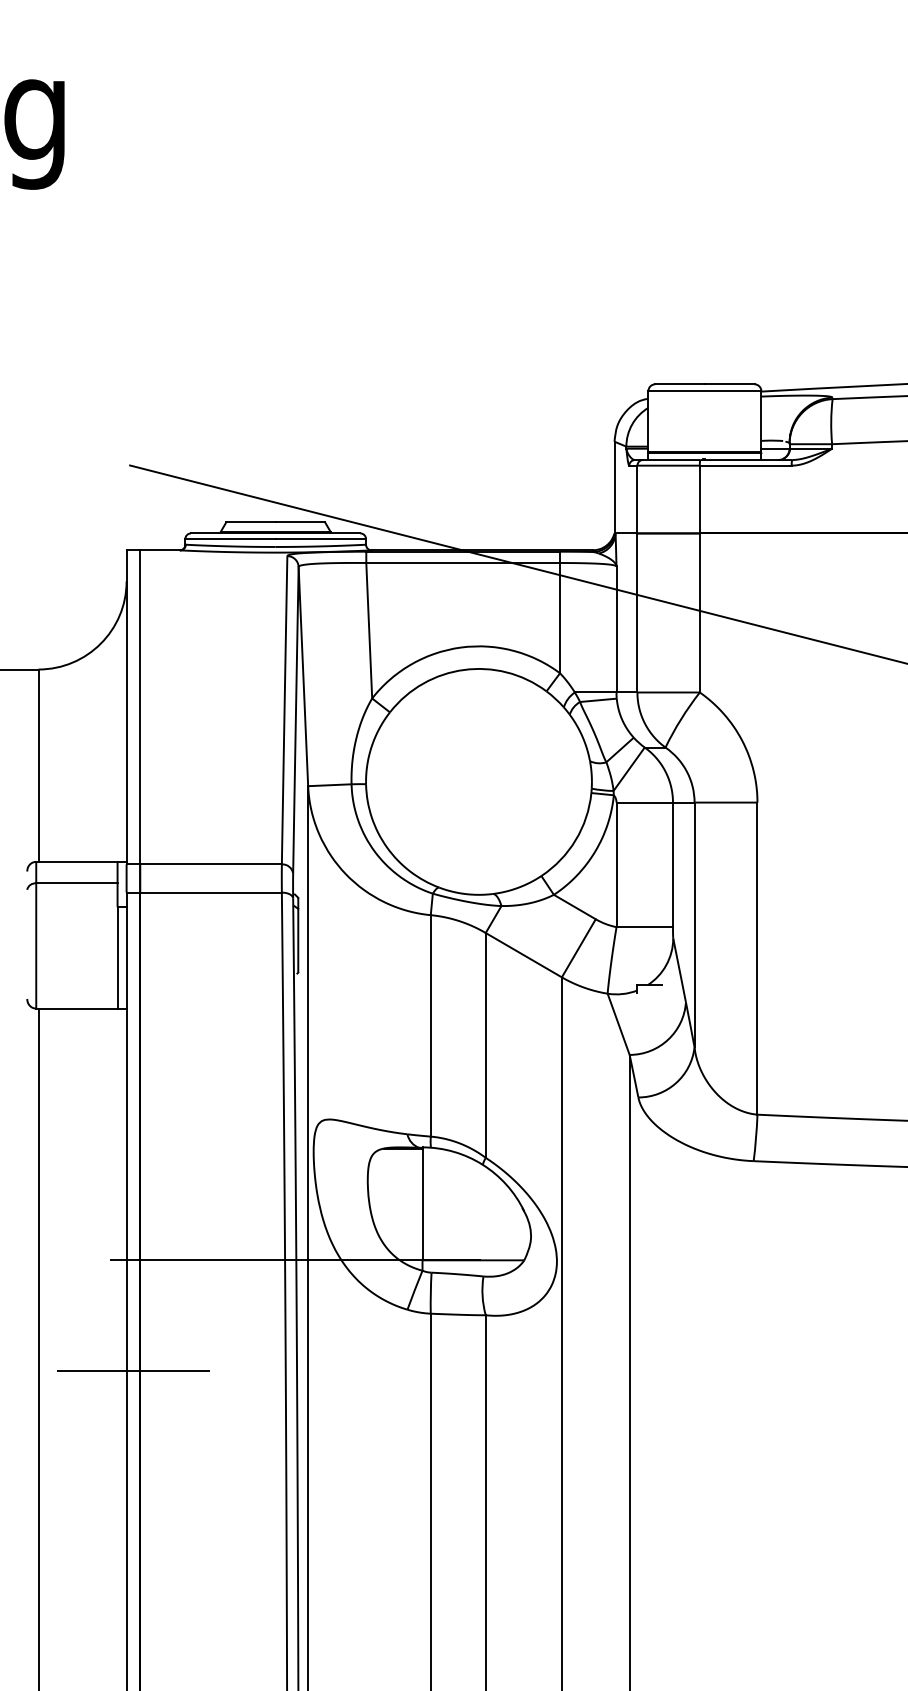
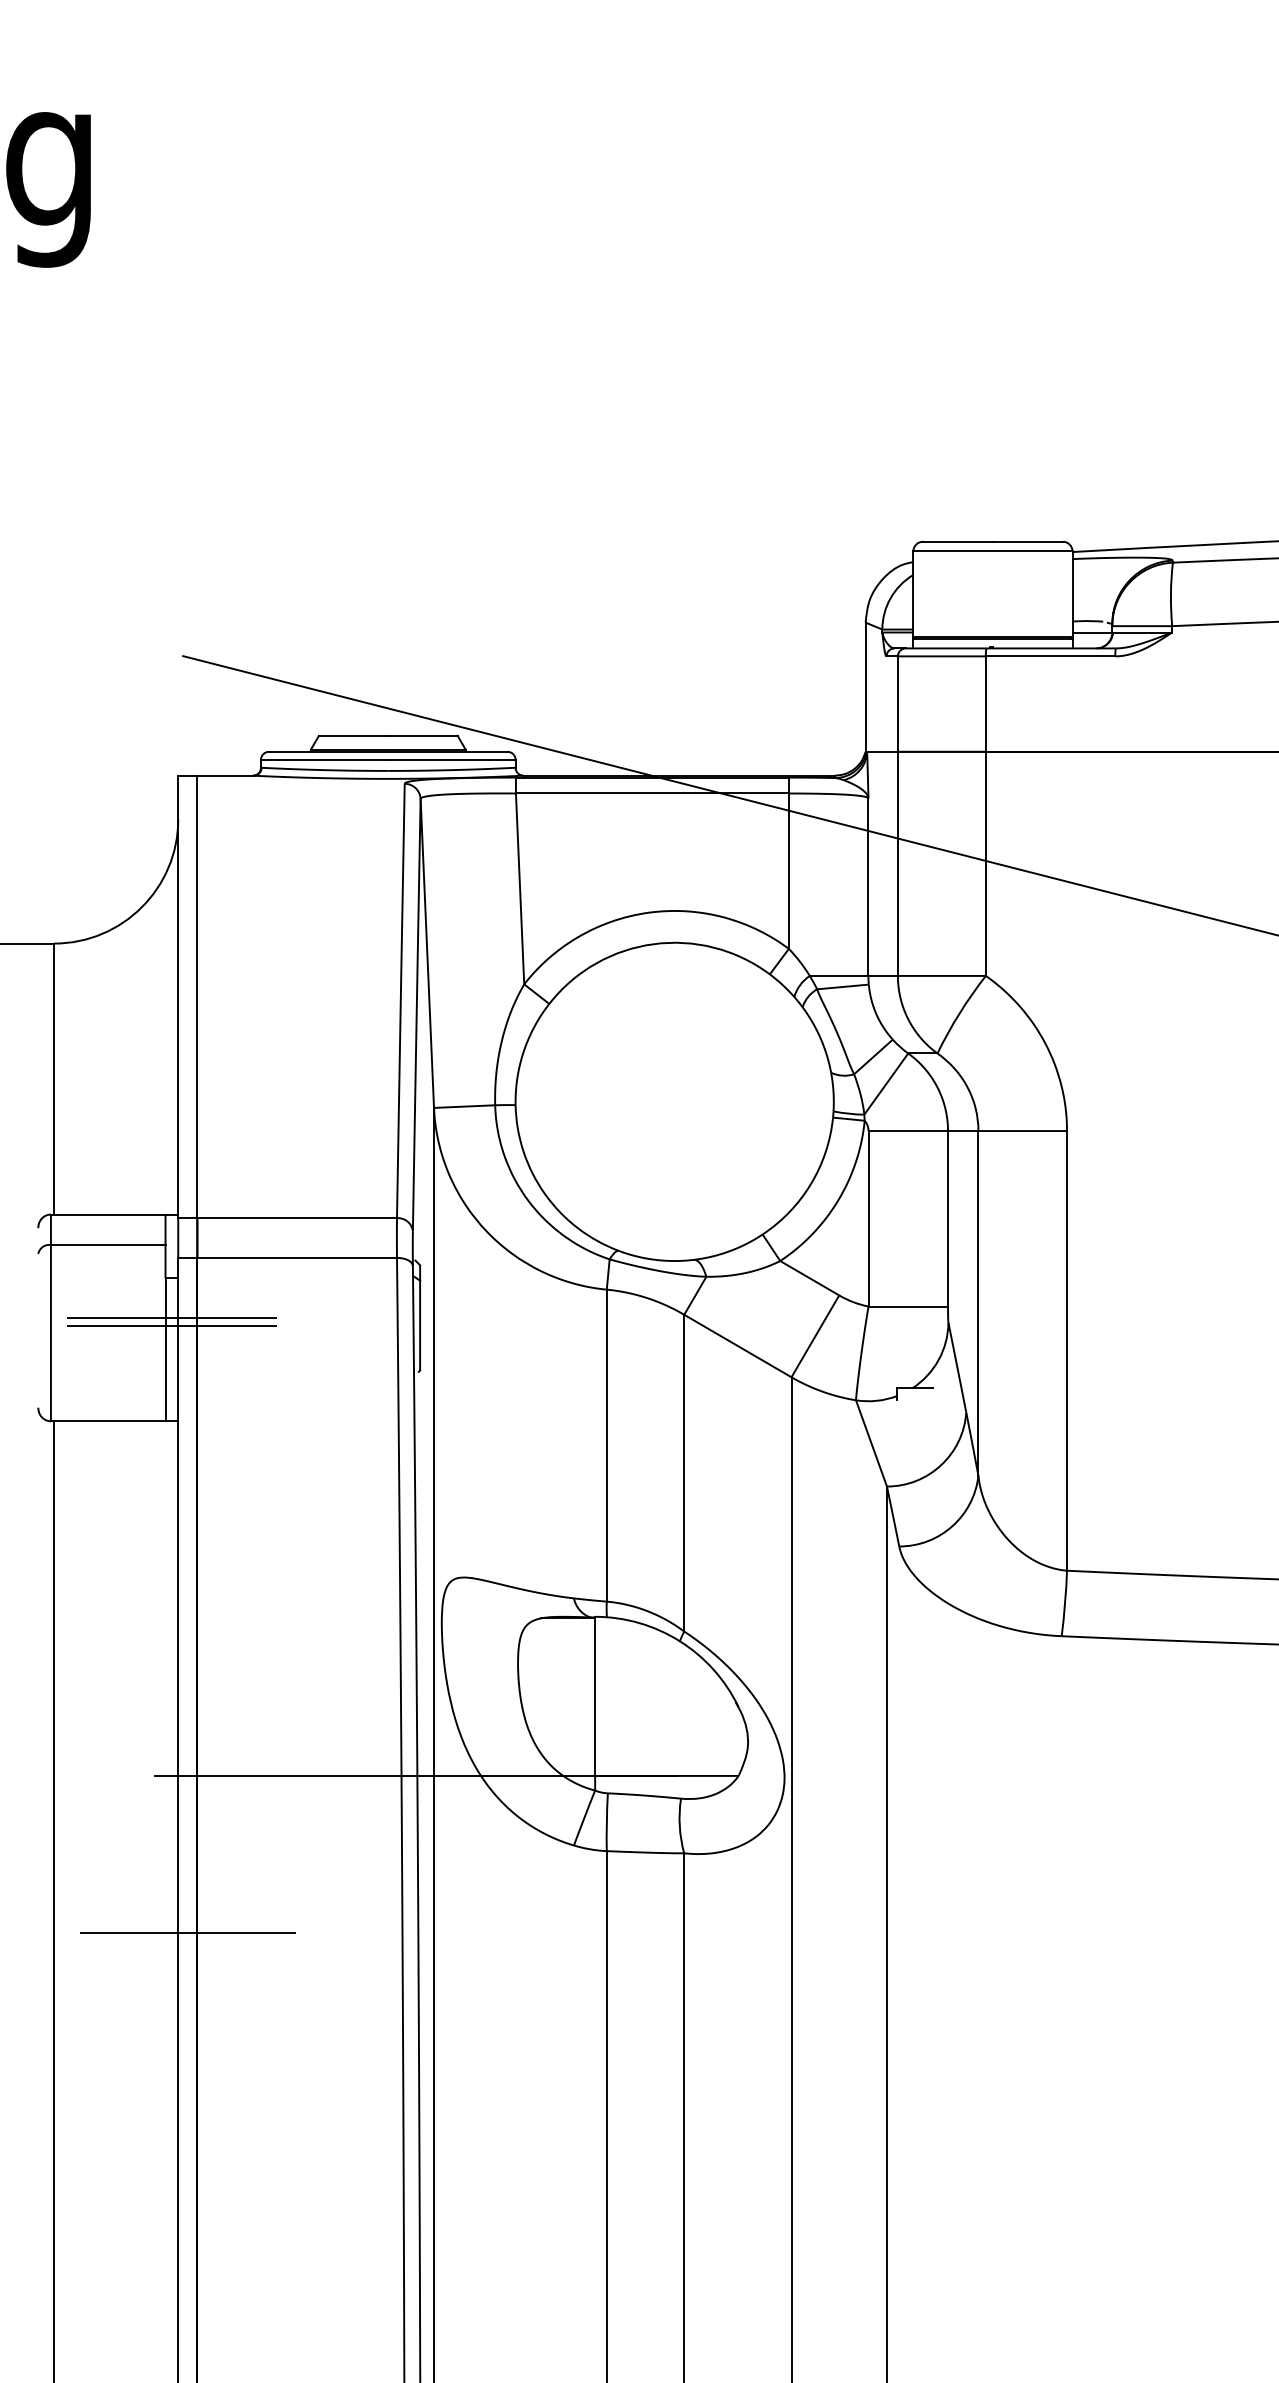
line: (121, 934) -> (171, 1317), added
line: (121, 940) -> (171, 1325), added

